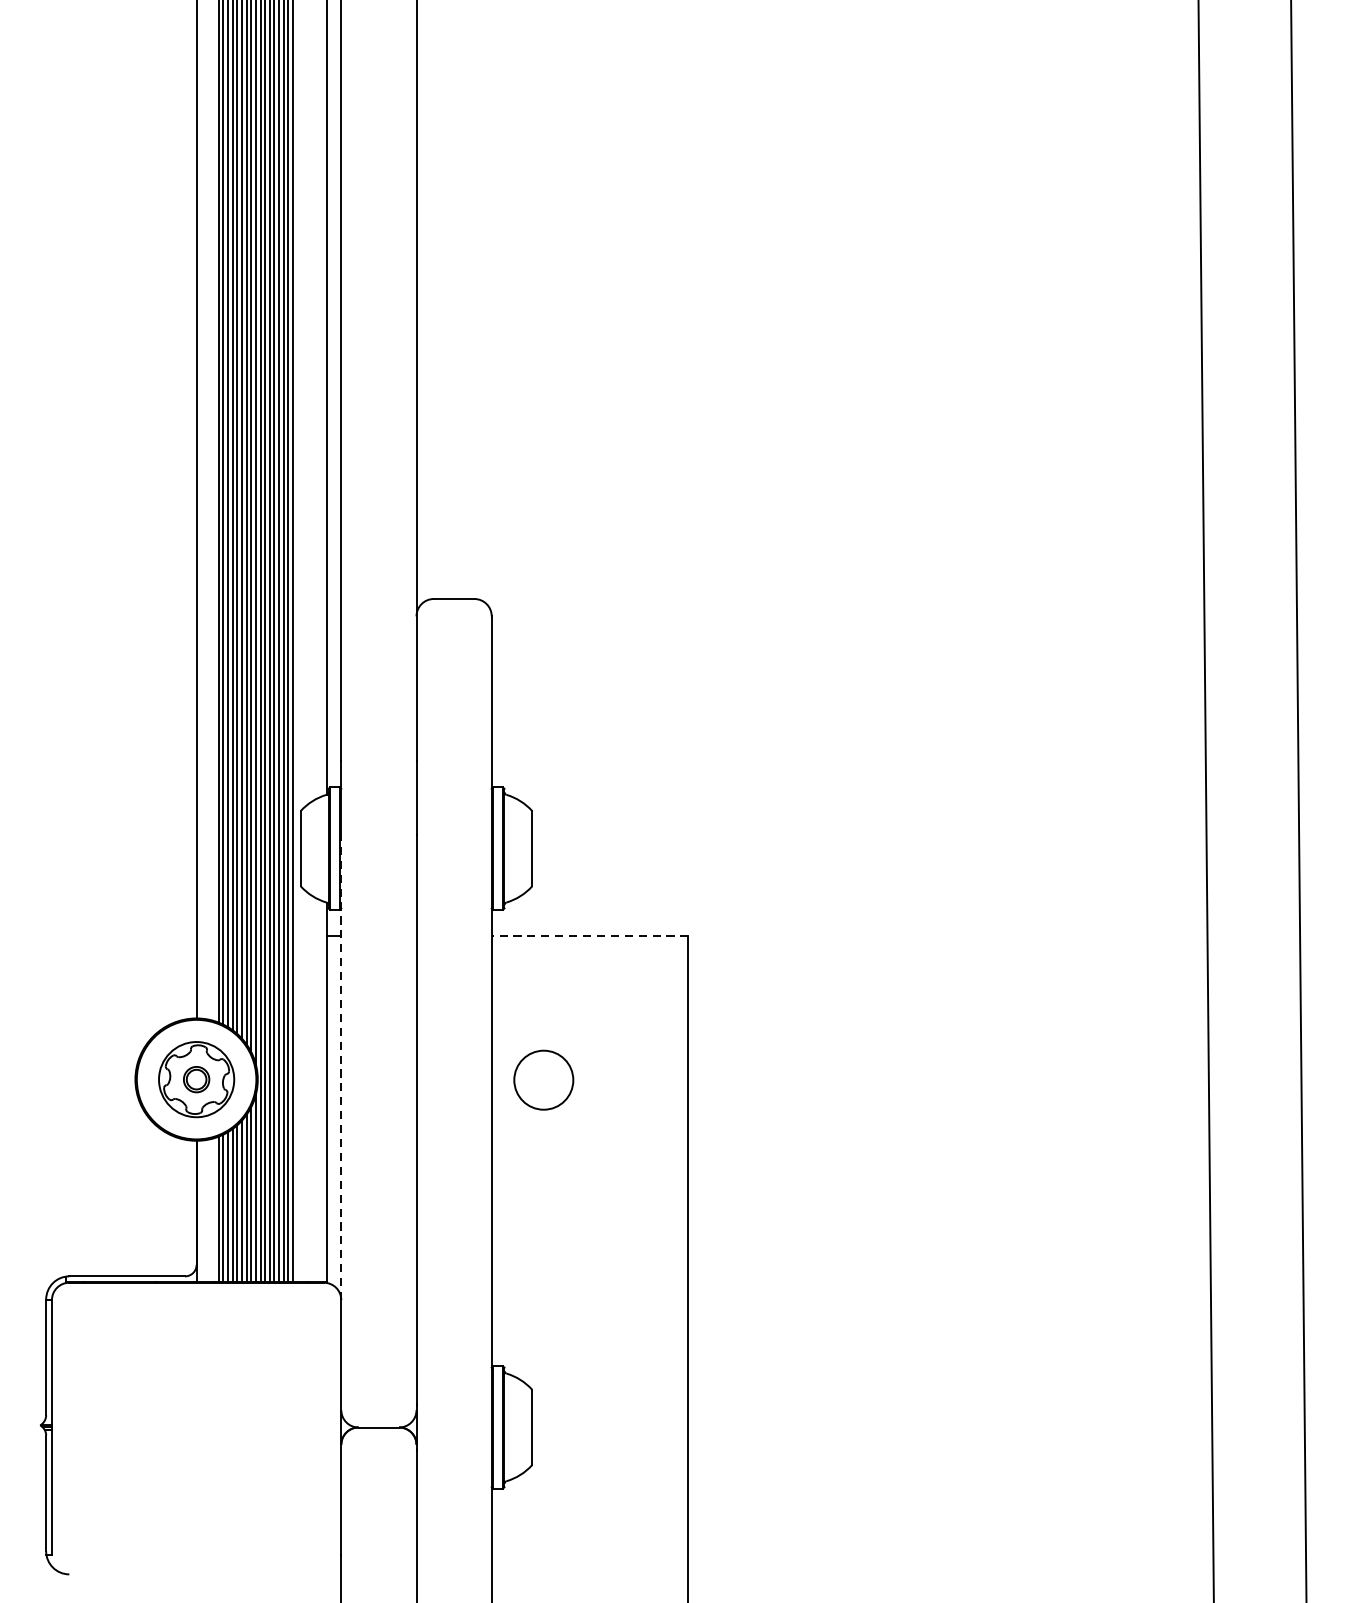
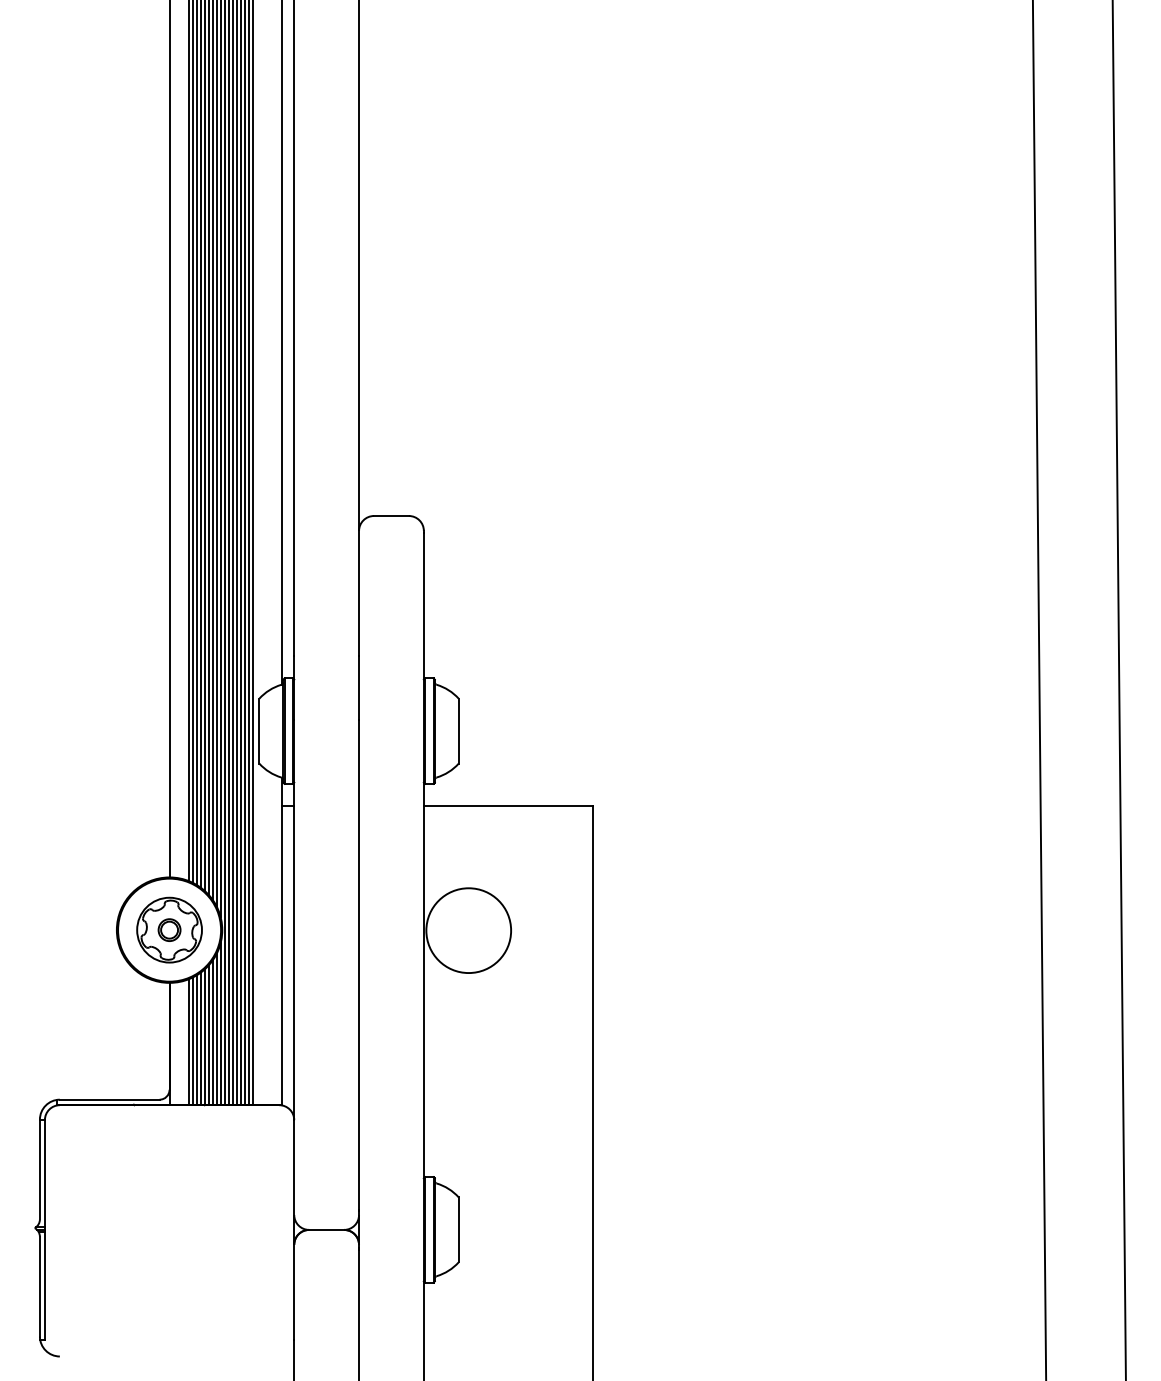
line: (589, 936) -> (508, 806), dashed -> solid
line: (341, 1067) -> (294, 919), dashed -> solid
circle: (543, 1080) -> (468, 930), size x1.67

